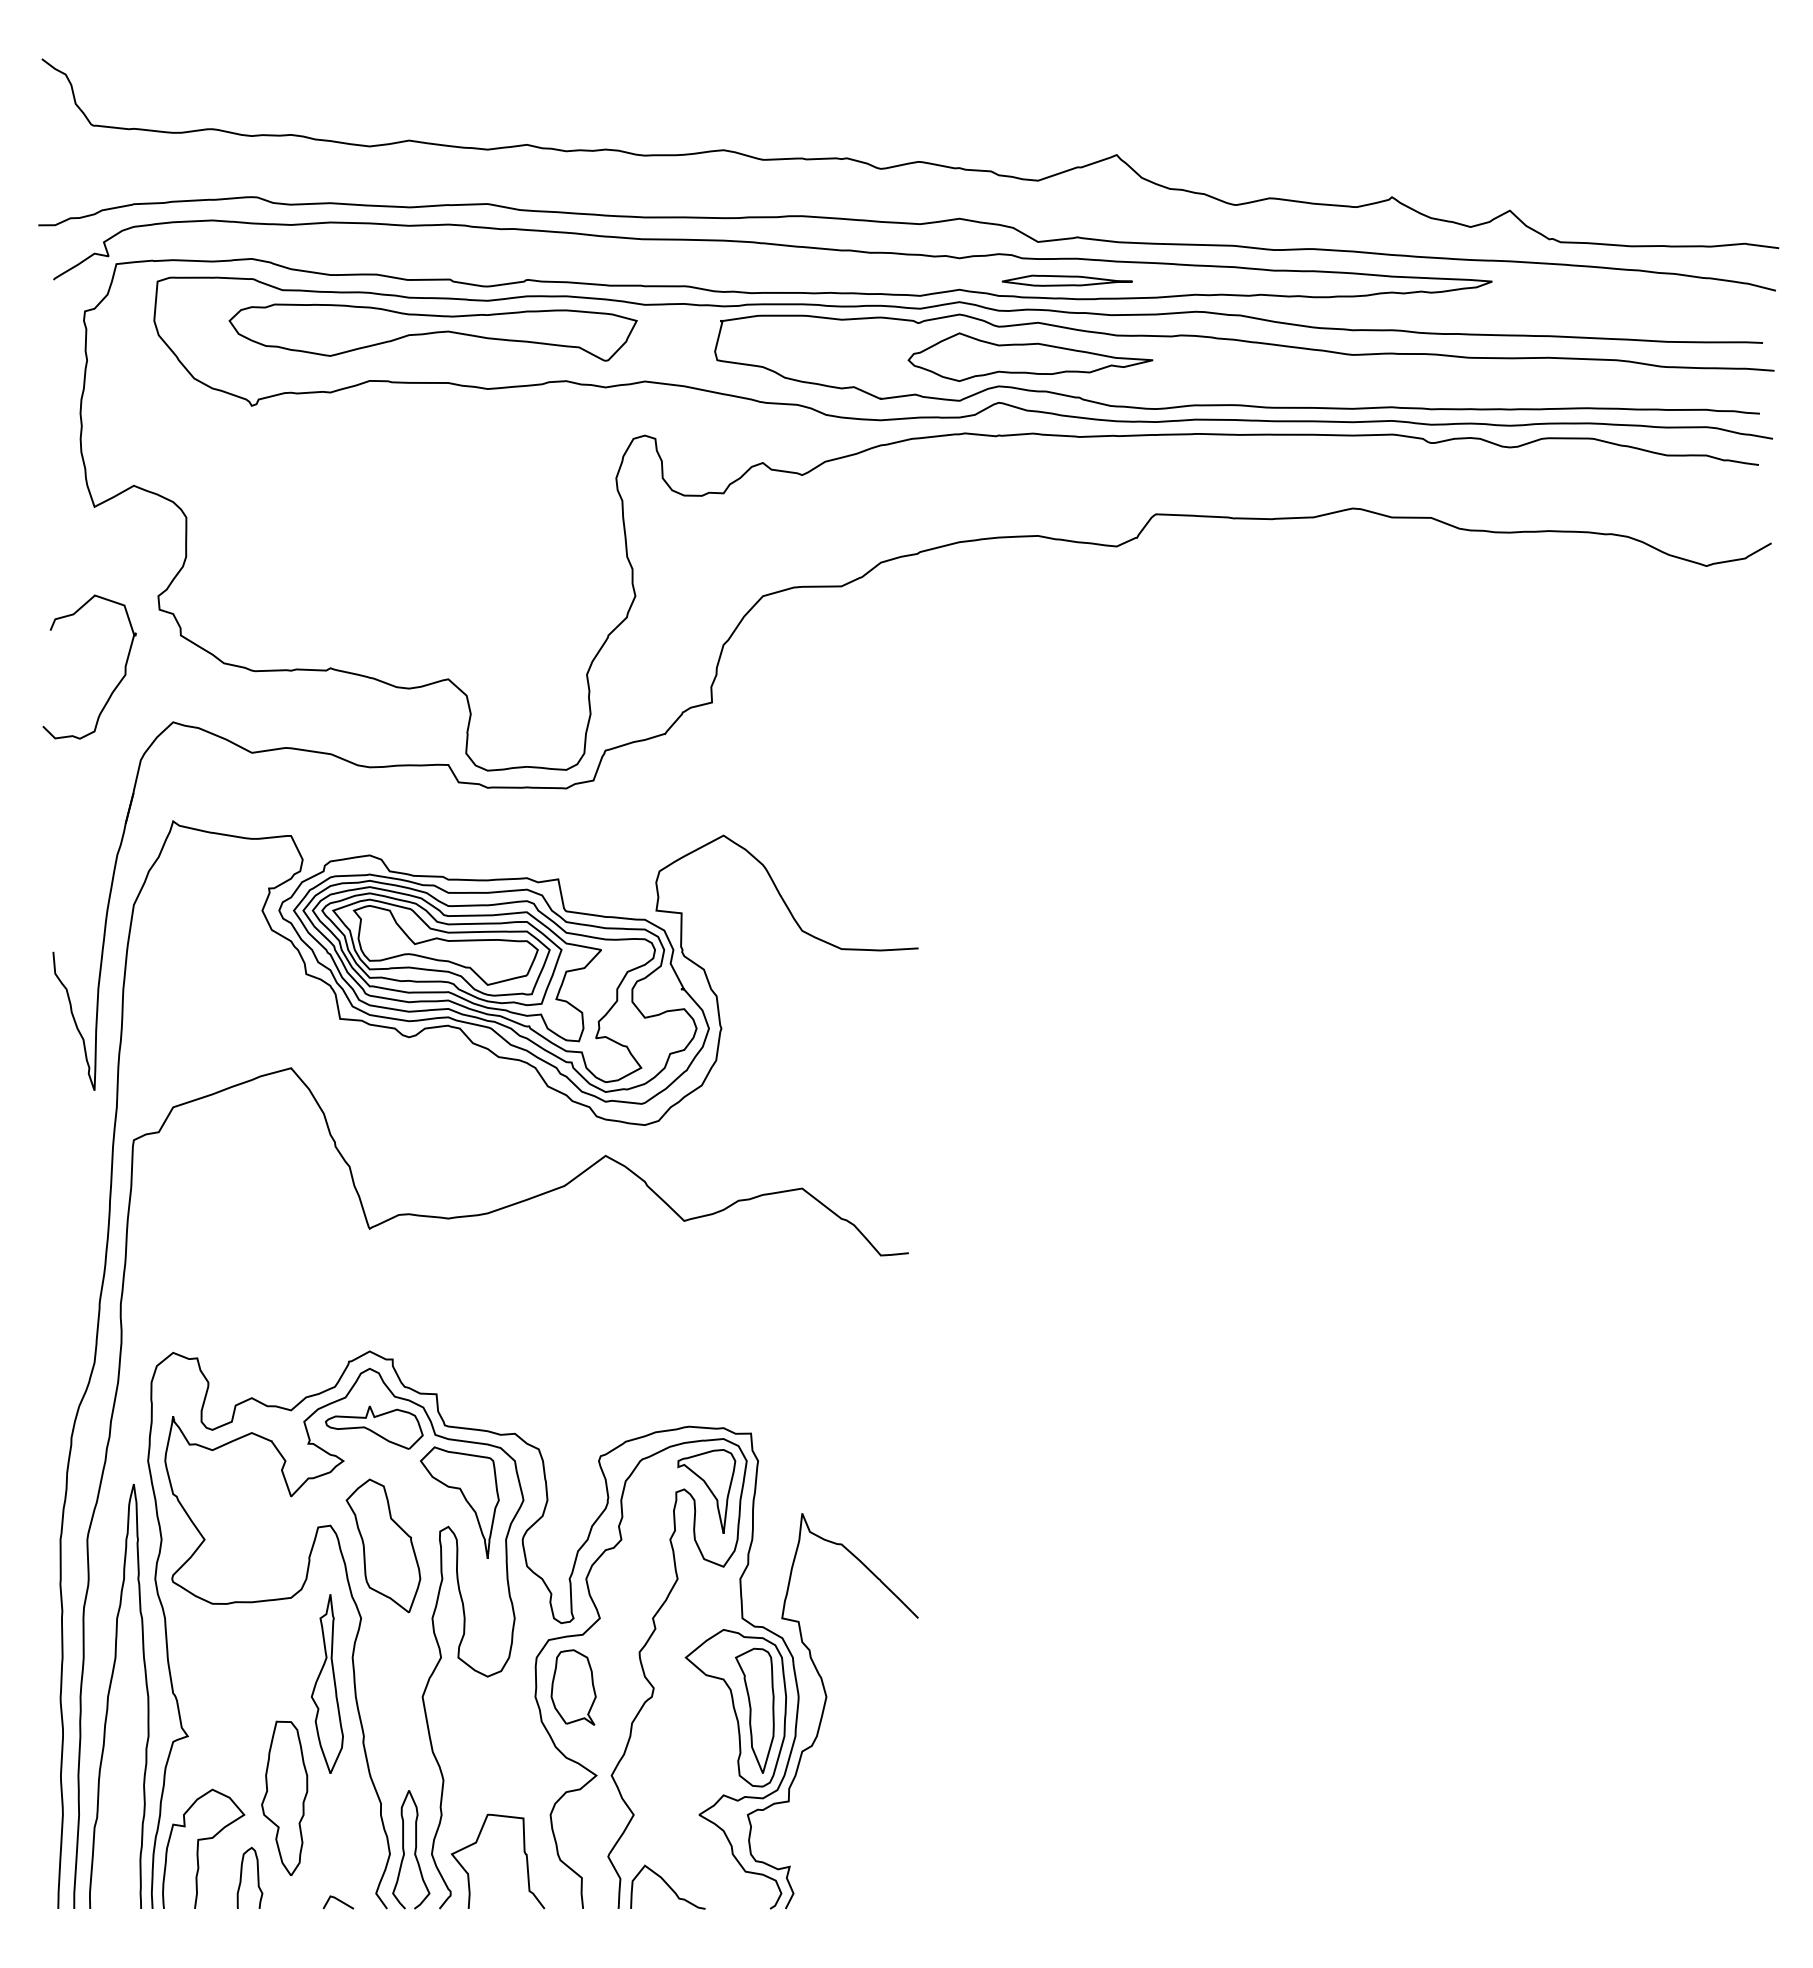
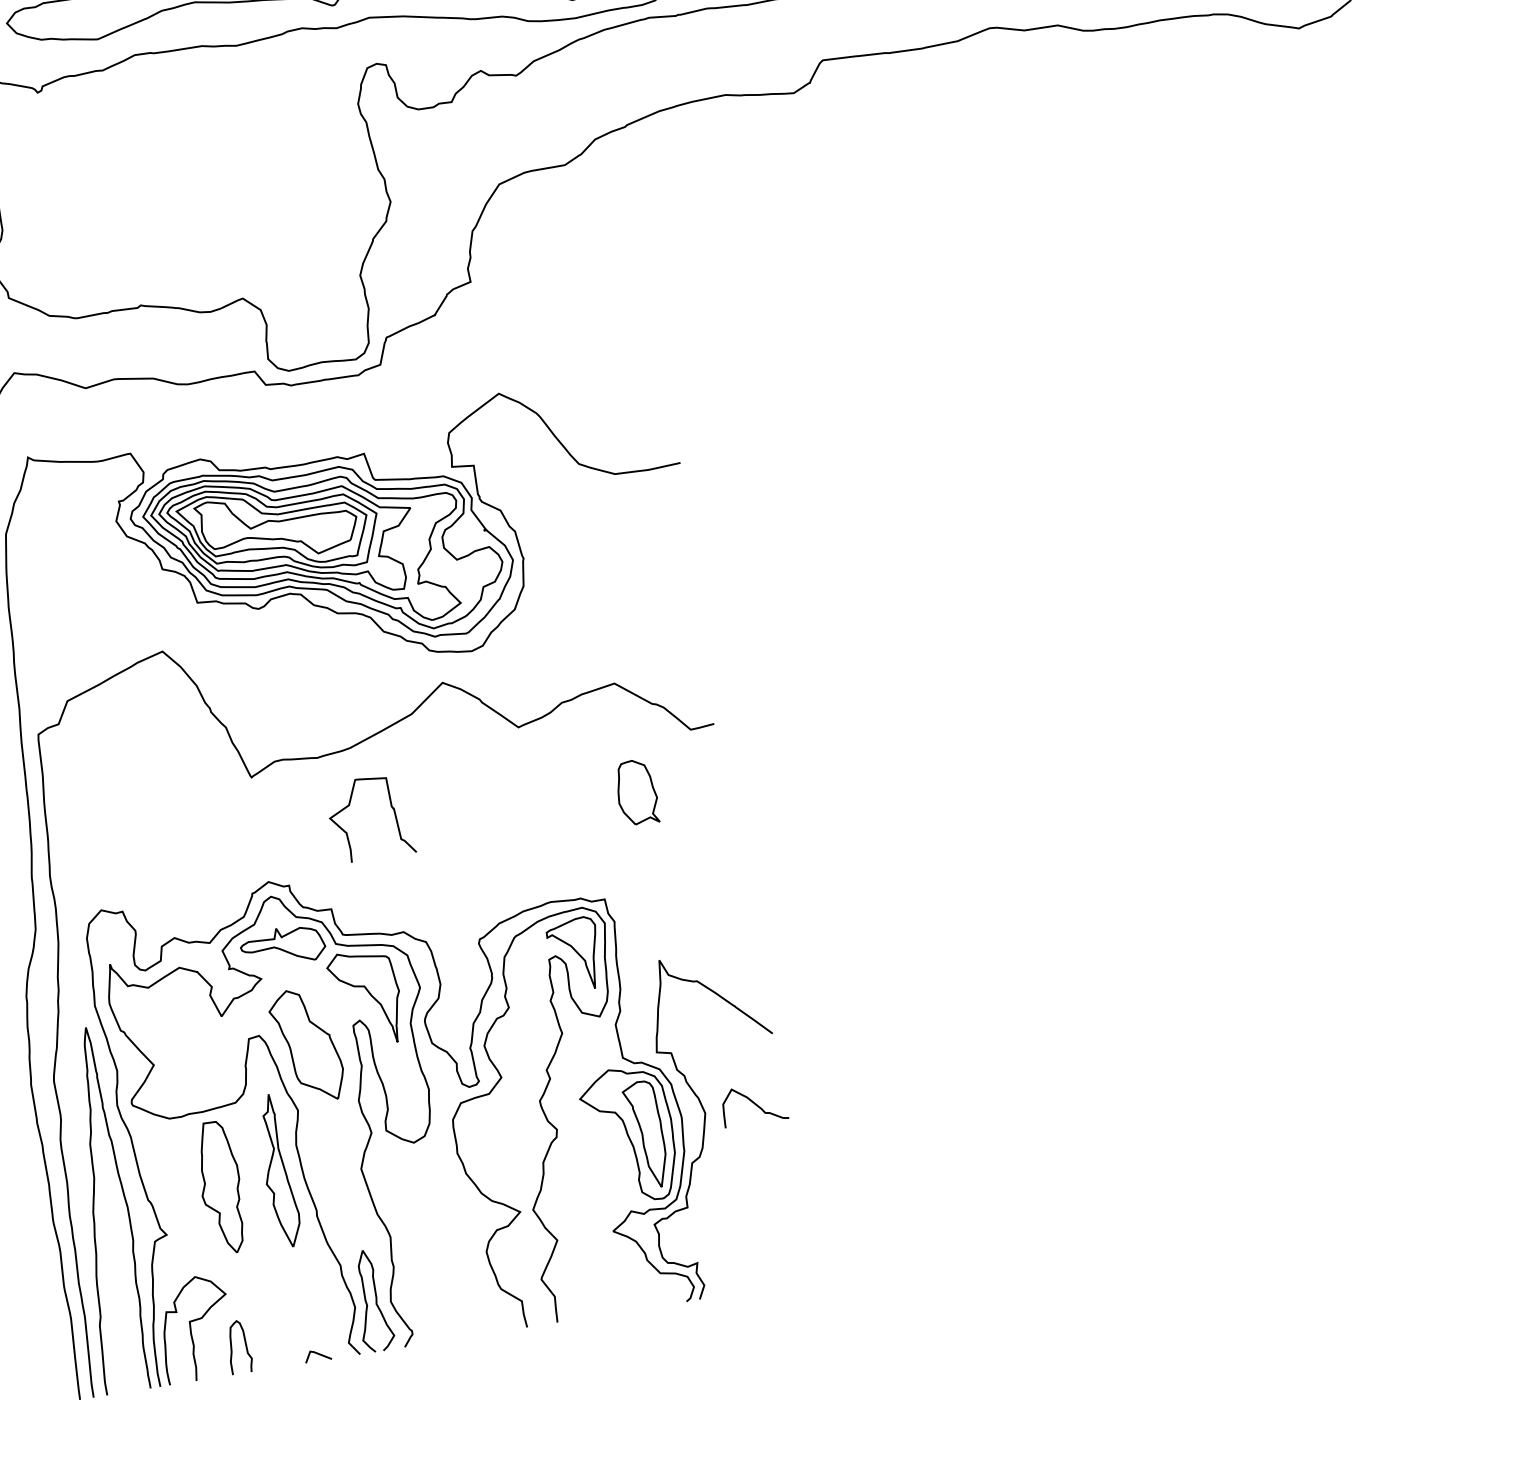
part: (573, 1687) -> (636, 792), moved
part: (284, 1797) -> (220, 1187), moved
curve: (523, 1852) -> (390, 807), moved
curve: (667, 1885) -> (753, 1103), moved

